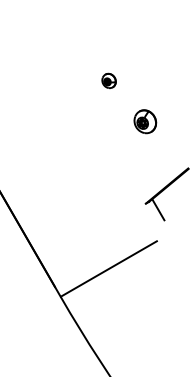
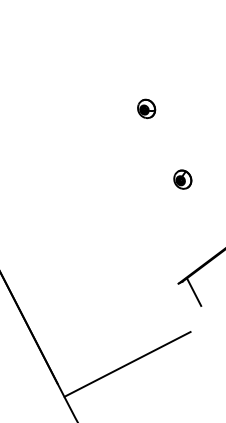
part: (108, 80) -> (145, 108), moved
part: (144, 122) -> (181, 180), size x0.62

